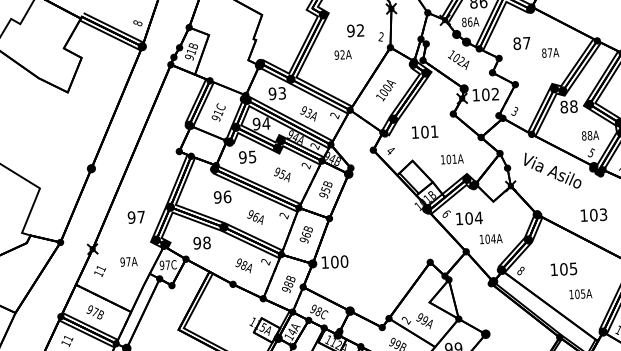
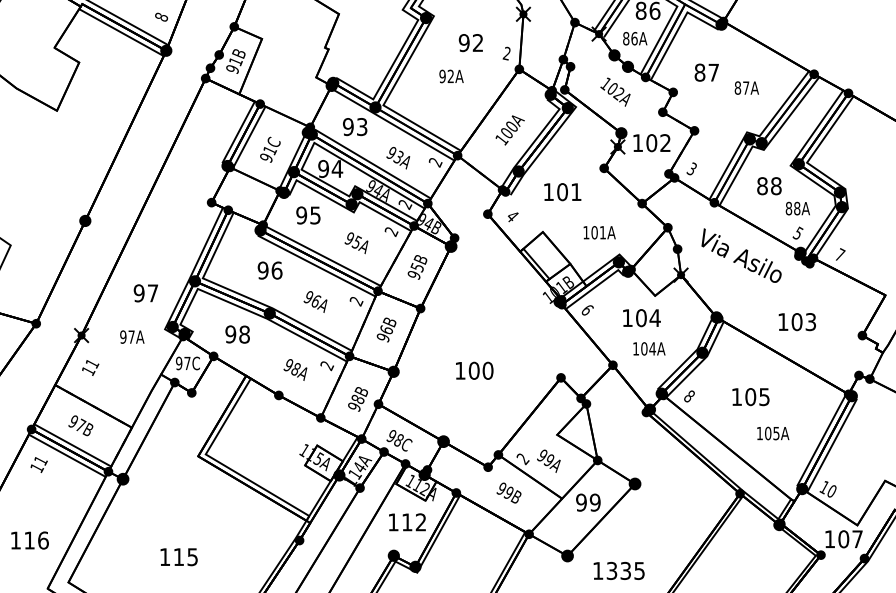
text: (569, 107) -> (769, 186), moved
text: (469, 218) -> (641, 318), moved
text: (129, 261) -> (132, 336), moved
text: (335, 261) -> (474, 370), moved

